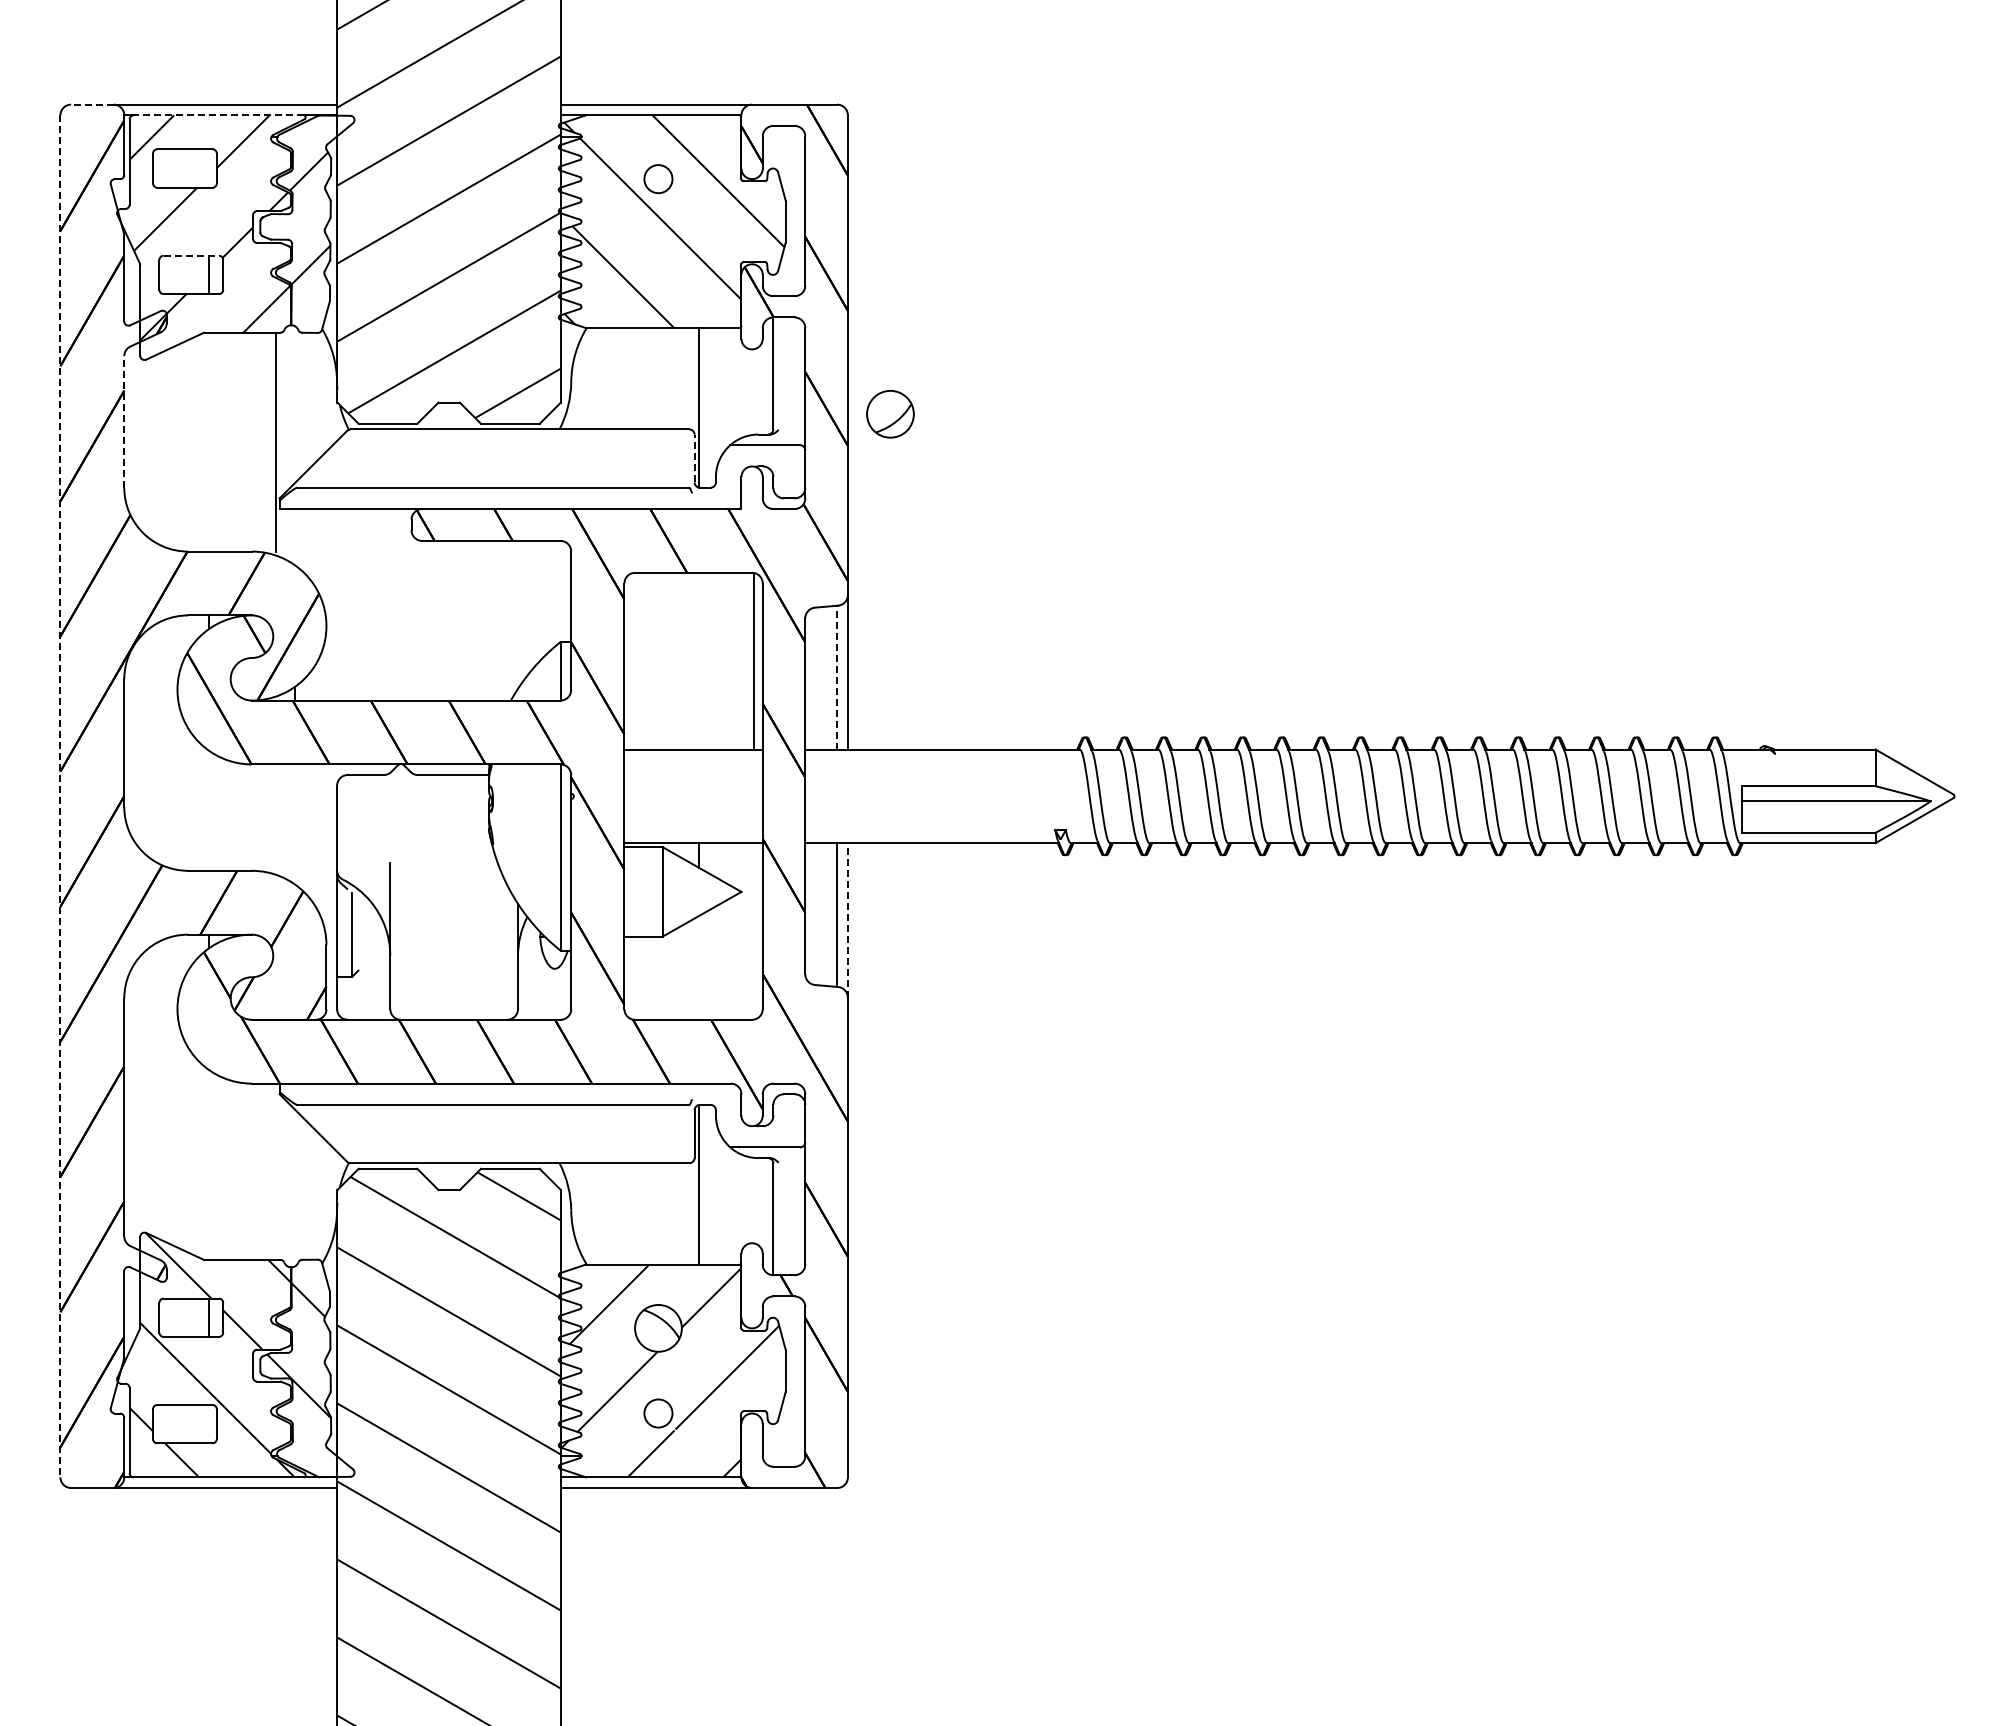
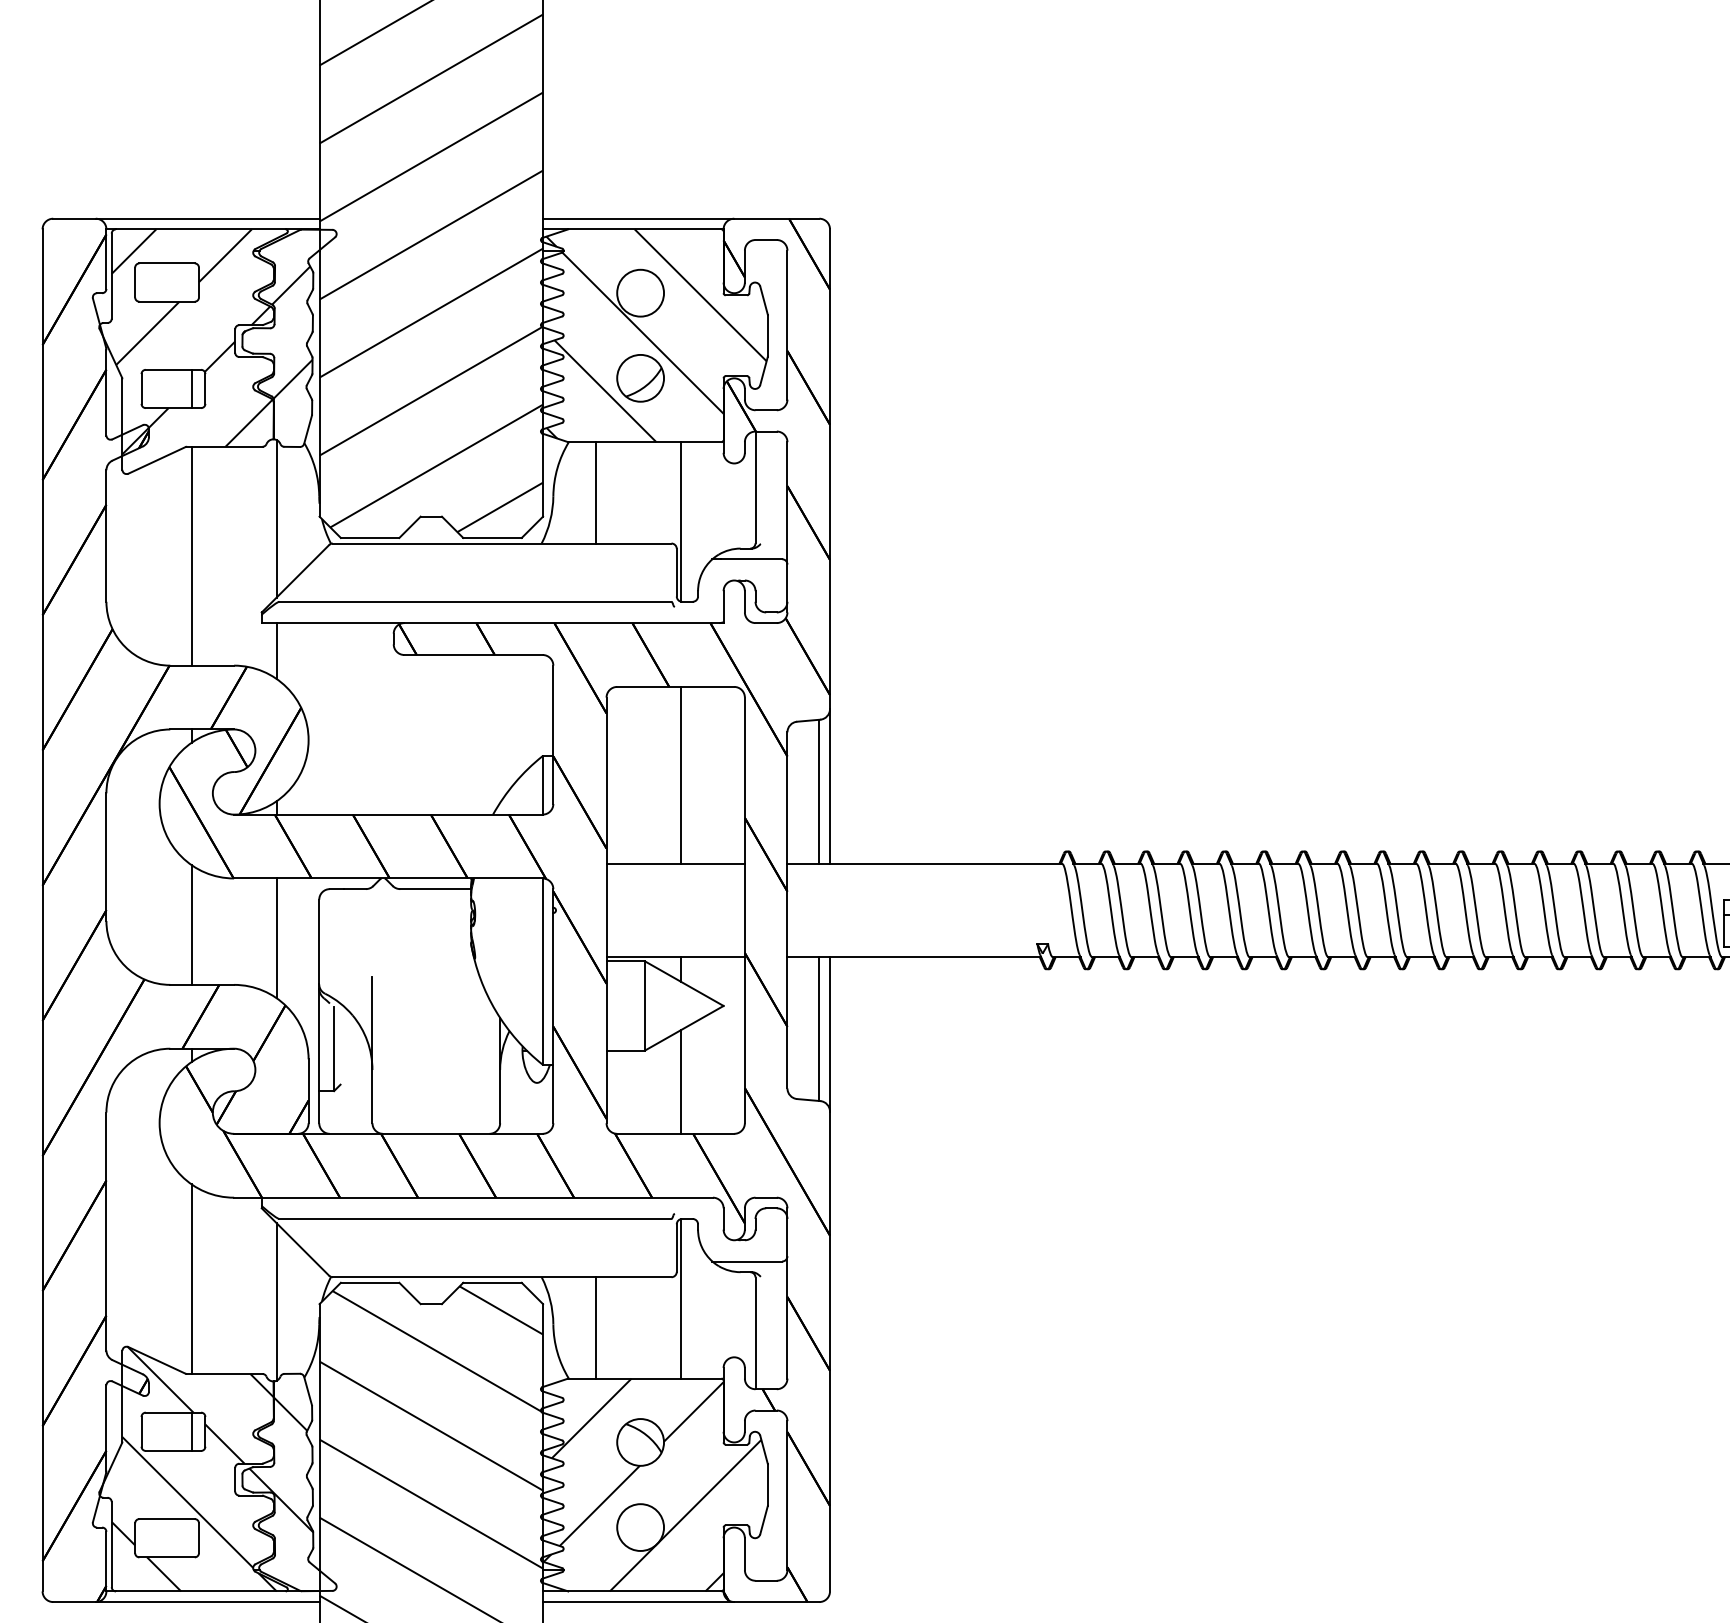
line: (91, 104) -> (73, 218), dashed -> solid
line: (218, 115) -> (200, 229), dashed -> solid
circle: (658, 178) -> (640, 292), size x1.67
line: (191, 255) -> (173, 369), dashed -> solid
line: (613, 378) -> (595, 492), added
line: (294, 404) -> (276, 518), added
part: (890, 414) -> (640, 378), moved
line: (124, 421) -> (106, 535), dashed -> solid
line: (276, 441) -> (191, 555), moved
line: (694, 458) -> (676, 572), dashed -> solid
line: (294, 536) -> (276, 650), added
line: (753, 660) -> (680, 774), moved
line: (837, 677) -> (819, 791), dashed -> solid
line: (60, 796) -> (42, 910), dashed -> solid
line: (209, 810) -> (191, 924), added
line: (294, 824) -> (276, 938), added
line: (847, 919) -> (829, 1033), dashed -> solid
line: (698, 967) -> (680, 1081), added
line: (209, 1164) -> (191, 1278), added
line: (294, 1187) -> (276, 1301), added
line: (613, 1213) -> (595, 1327), added
circle: (658, 1413) -> (640, 1527), size x1.67

